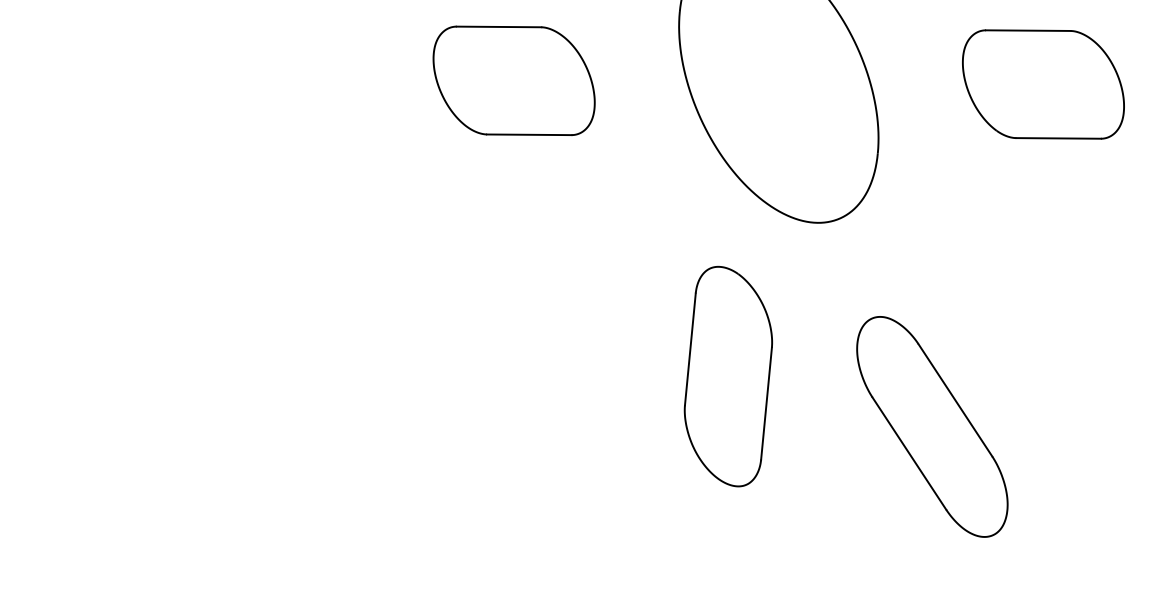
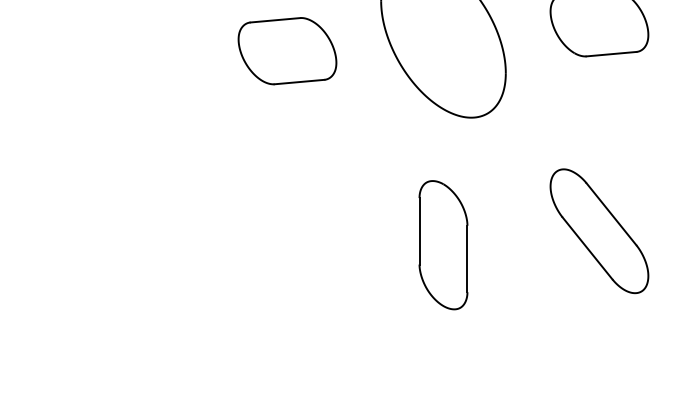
part: (728, 377) -> (443, 245), moved
part: (932, 427) -> (599, 231), moved

